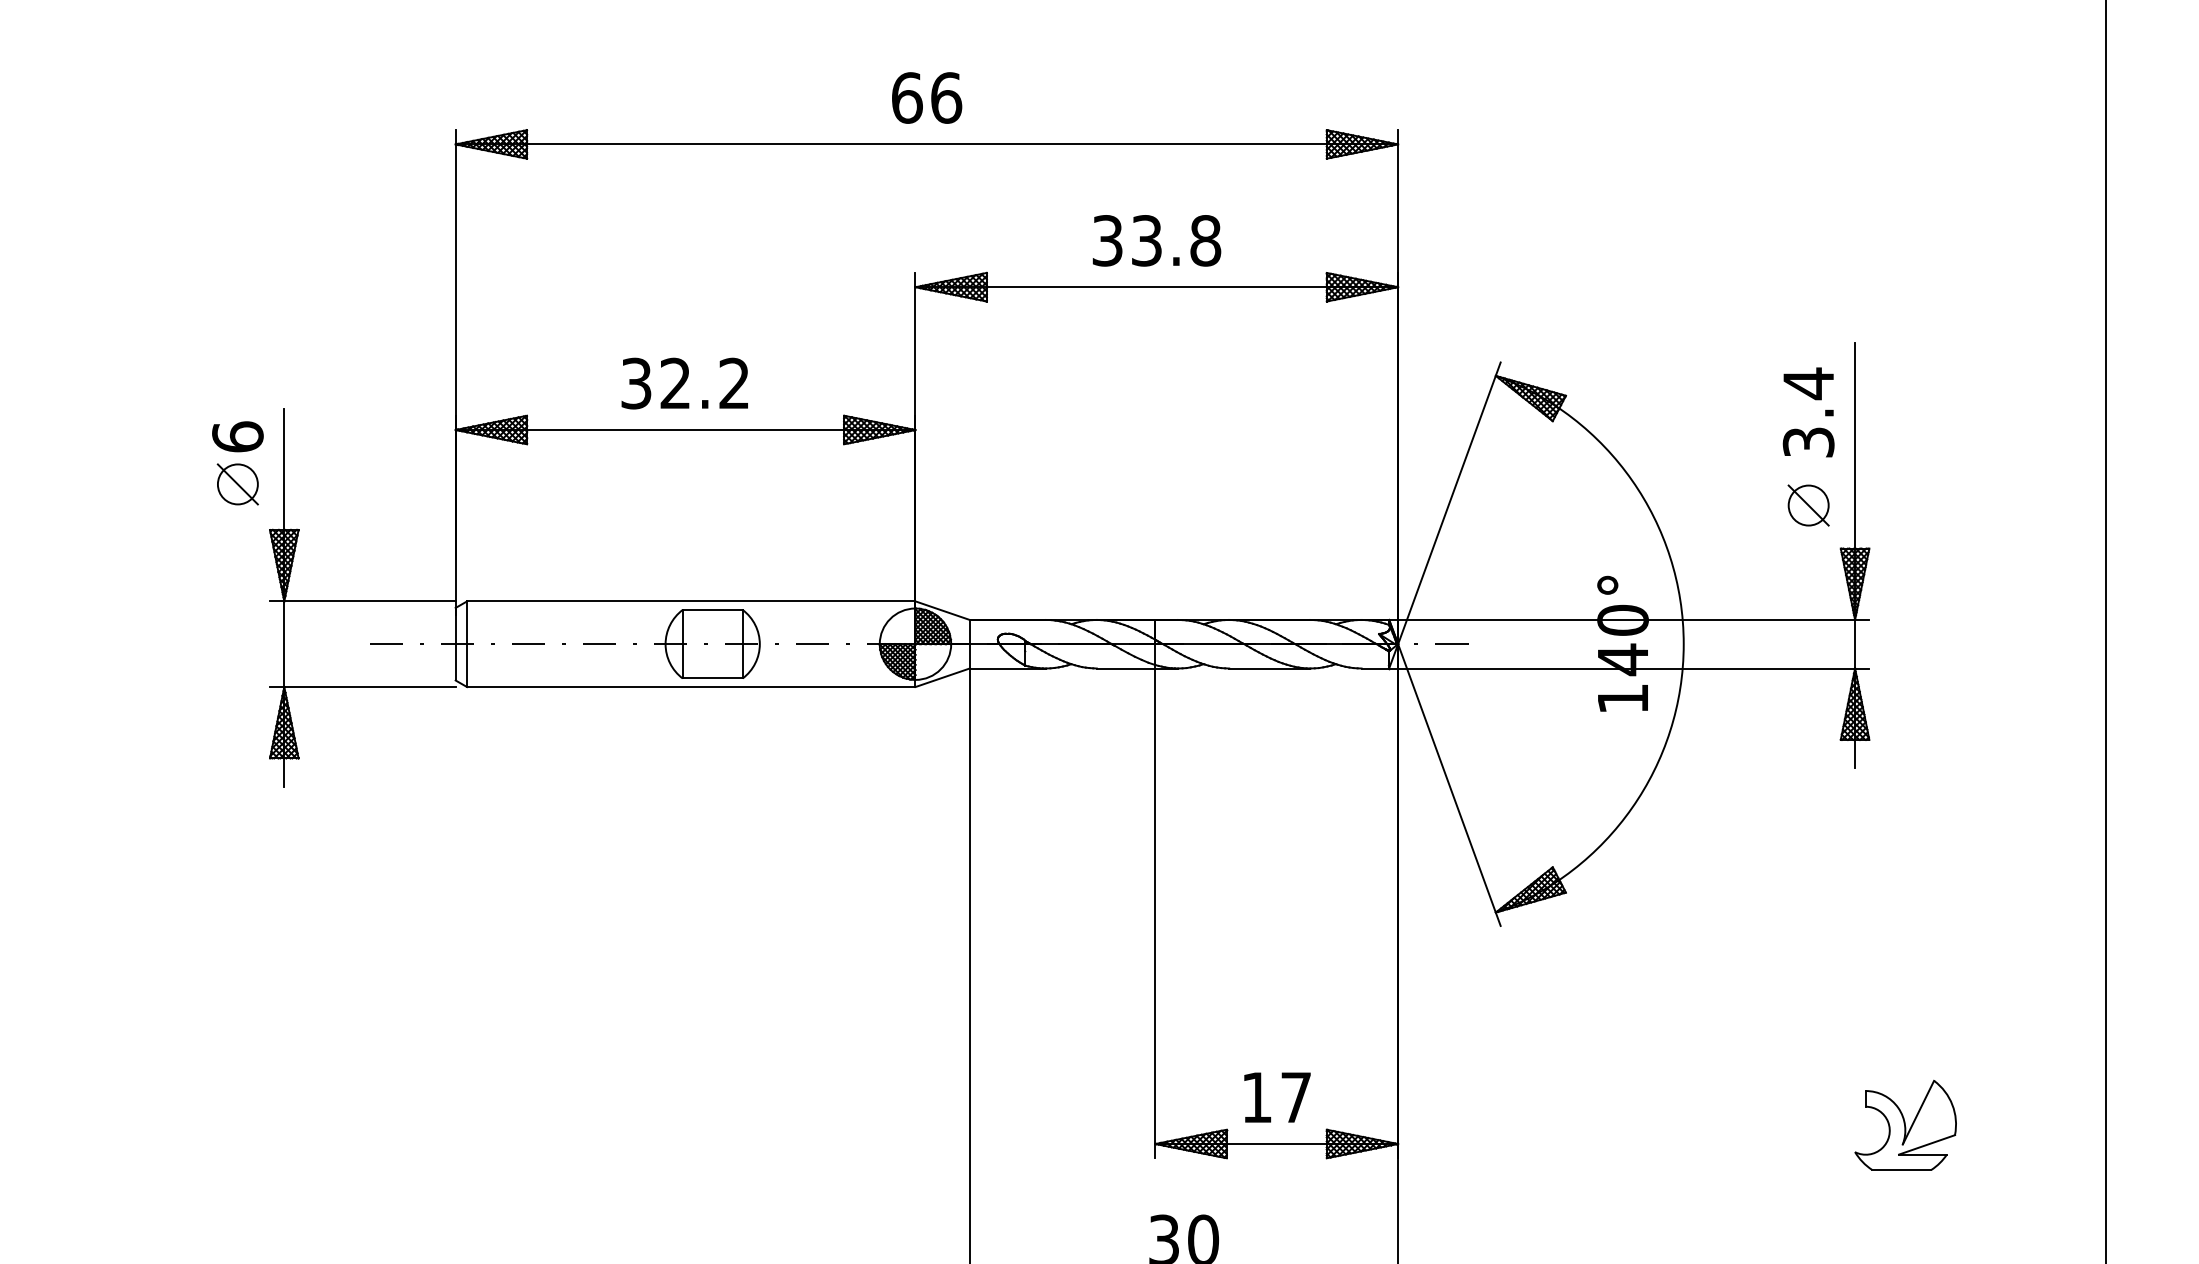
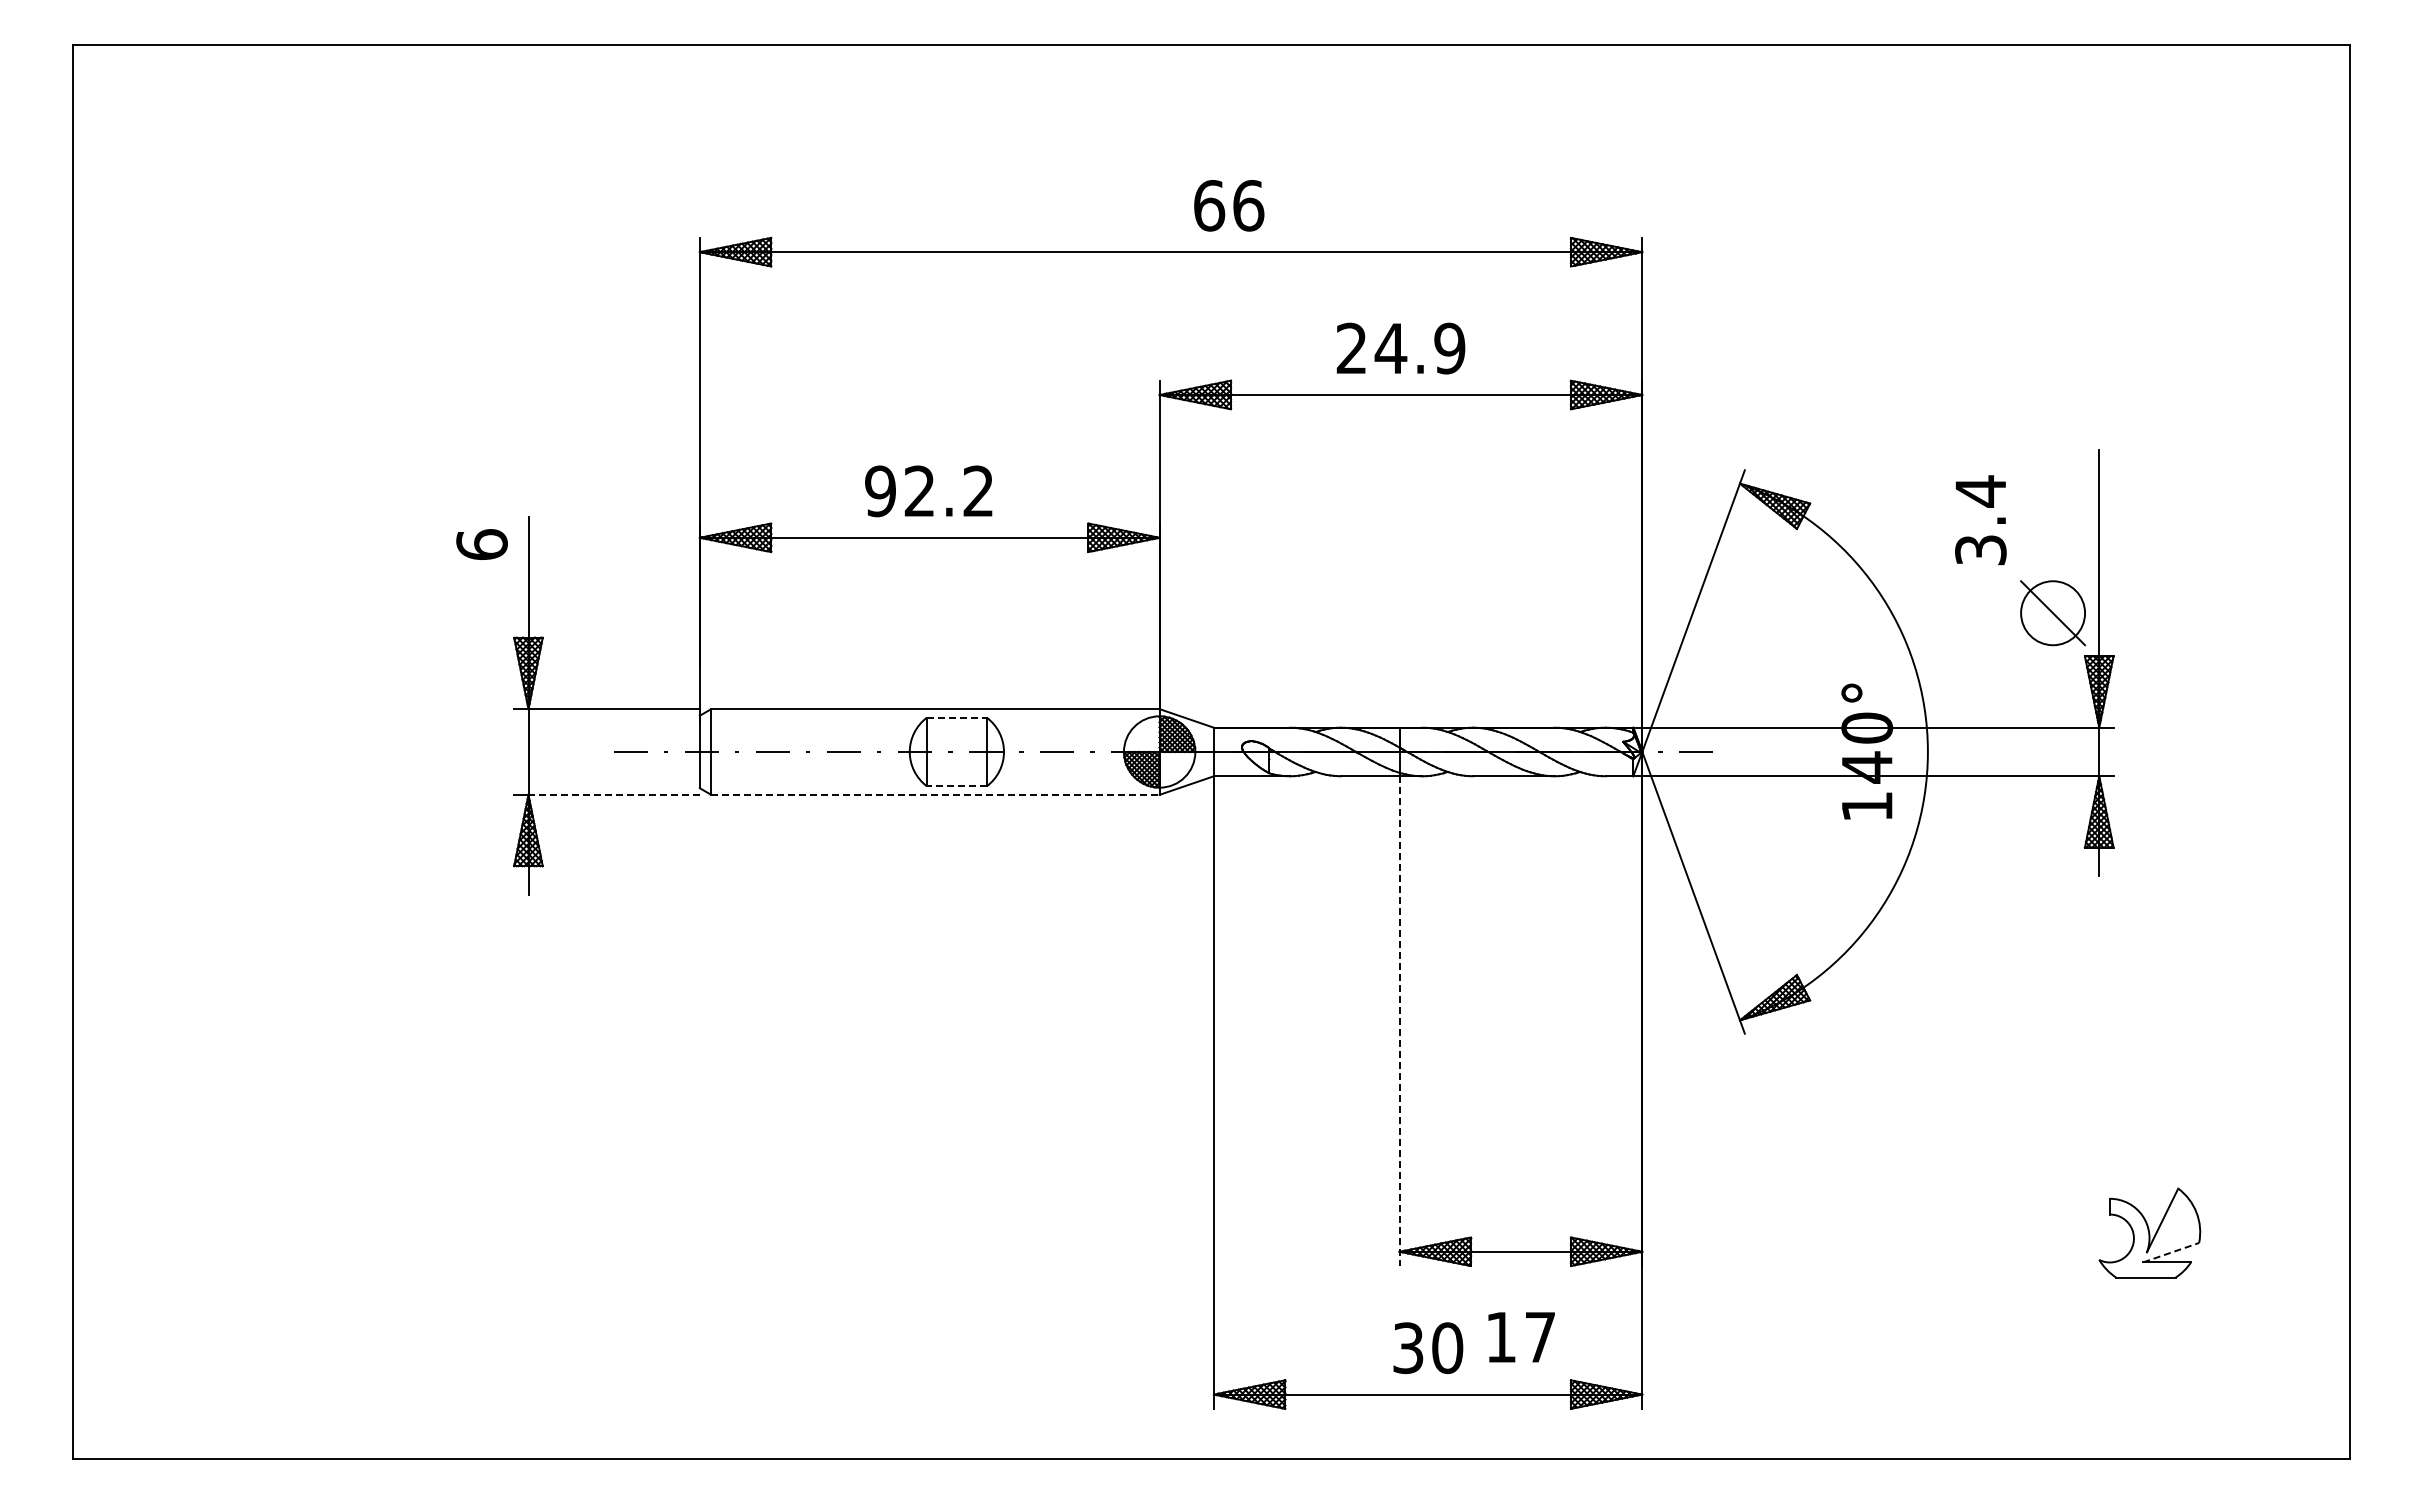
text: (927, 97) -> (1229, 205), moved
text: (1156, 240) -> (1400, 348), 33.8 -> 24.9
text: (636, 383) -> (880, 491), 32.2 -> 92.2
text: (1808, 412) -> (1980, 520), moved
part: (238, 484) -> (482, 592), removed
part: (1808, 505) -> (2052, 613), size x1.6
line: (712, 609) -> (956, 717), solid -> dashed
line: (712, 678) -> (956, 786), solid -> dashed
line: (370, 686) -> (614, 794), solid -> dashed
line: (691, 686) -> (935, 794), solid -> dashed
line: (1155, 913) -> (1399, 1021), solid -> dashed
text: (1277, 1097) -> (1521, 1337), moved
line: (1927, 1144) -> (2171, 1252), solid -> dashed

